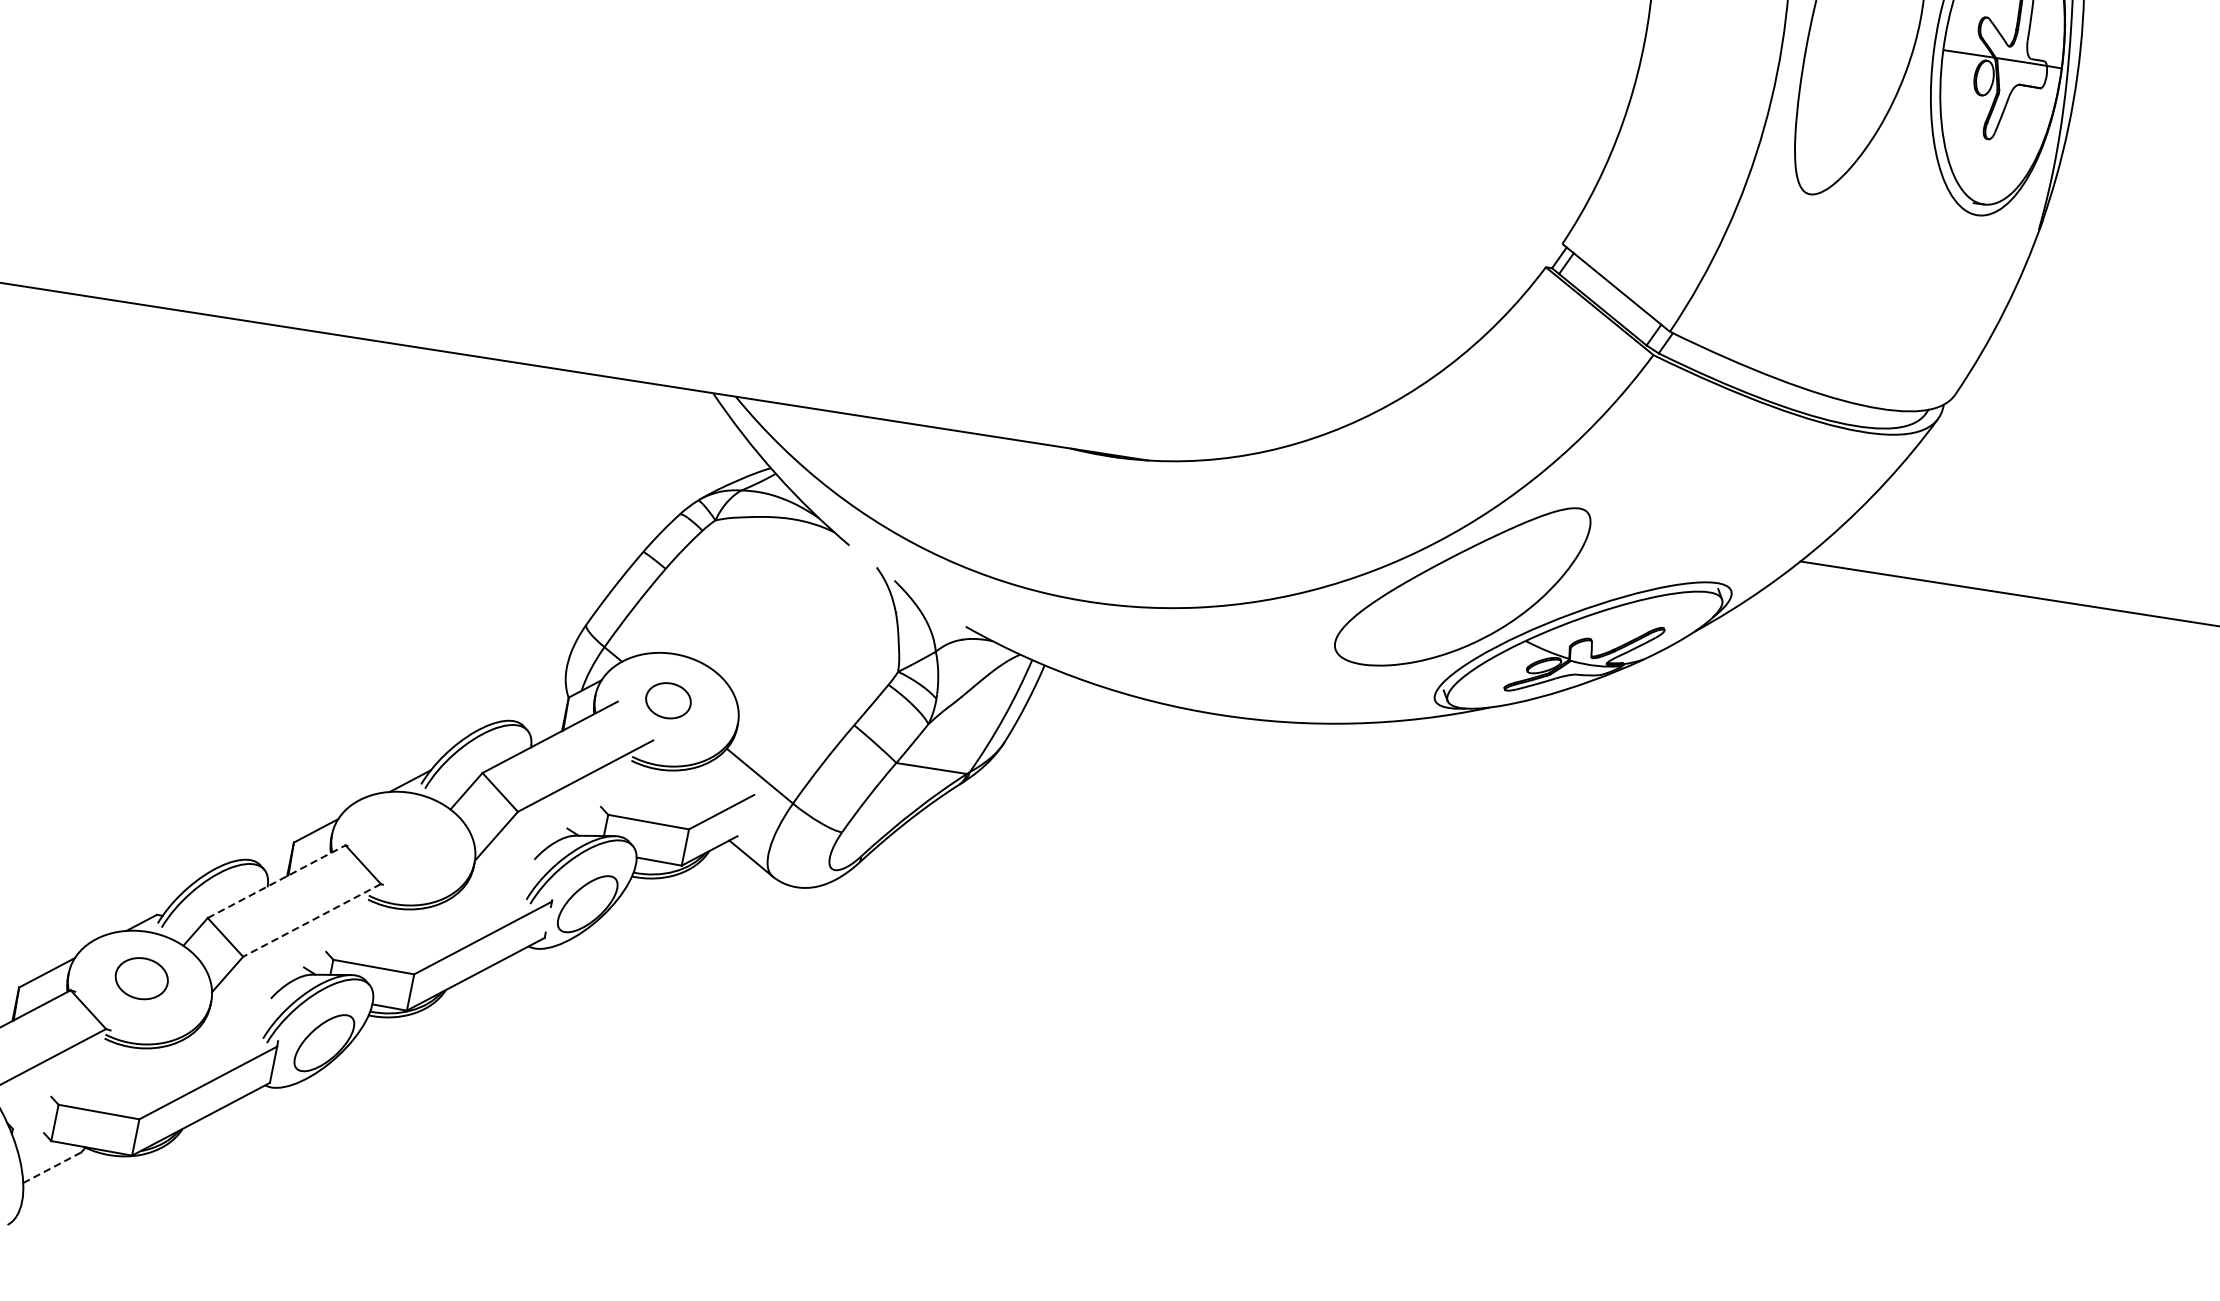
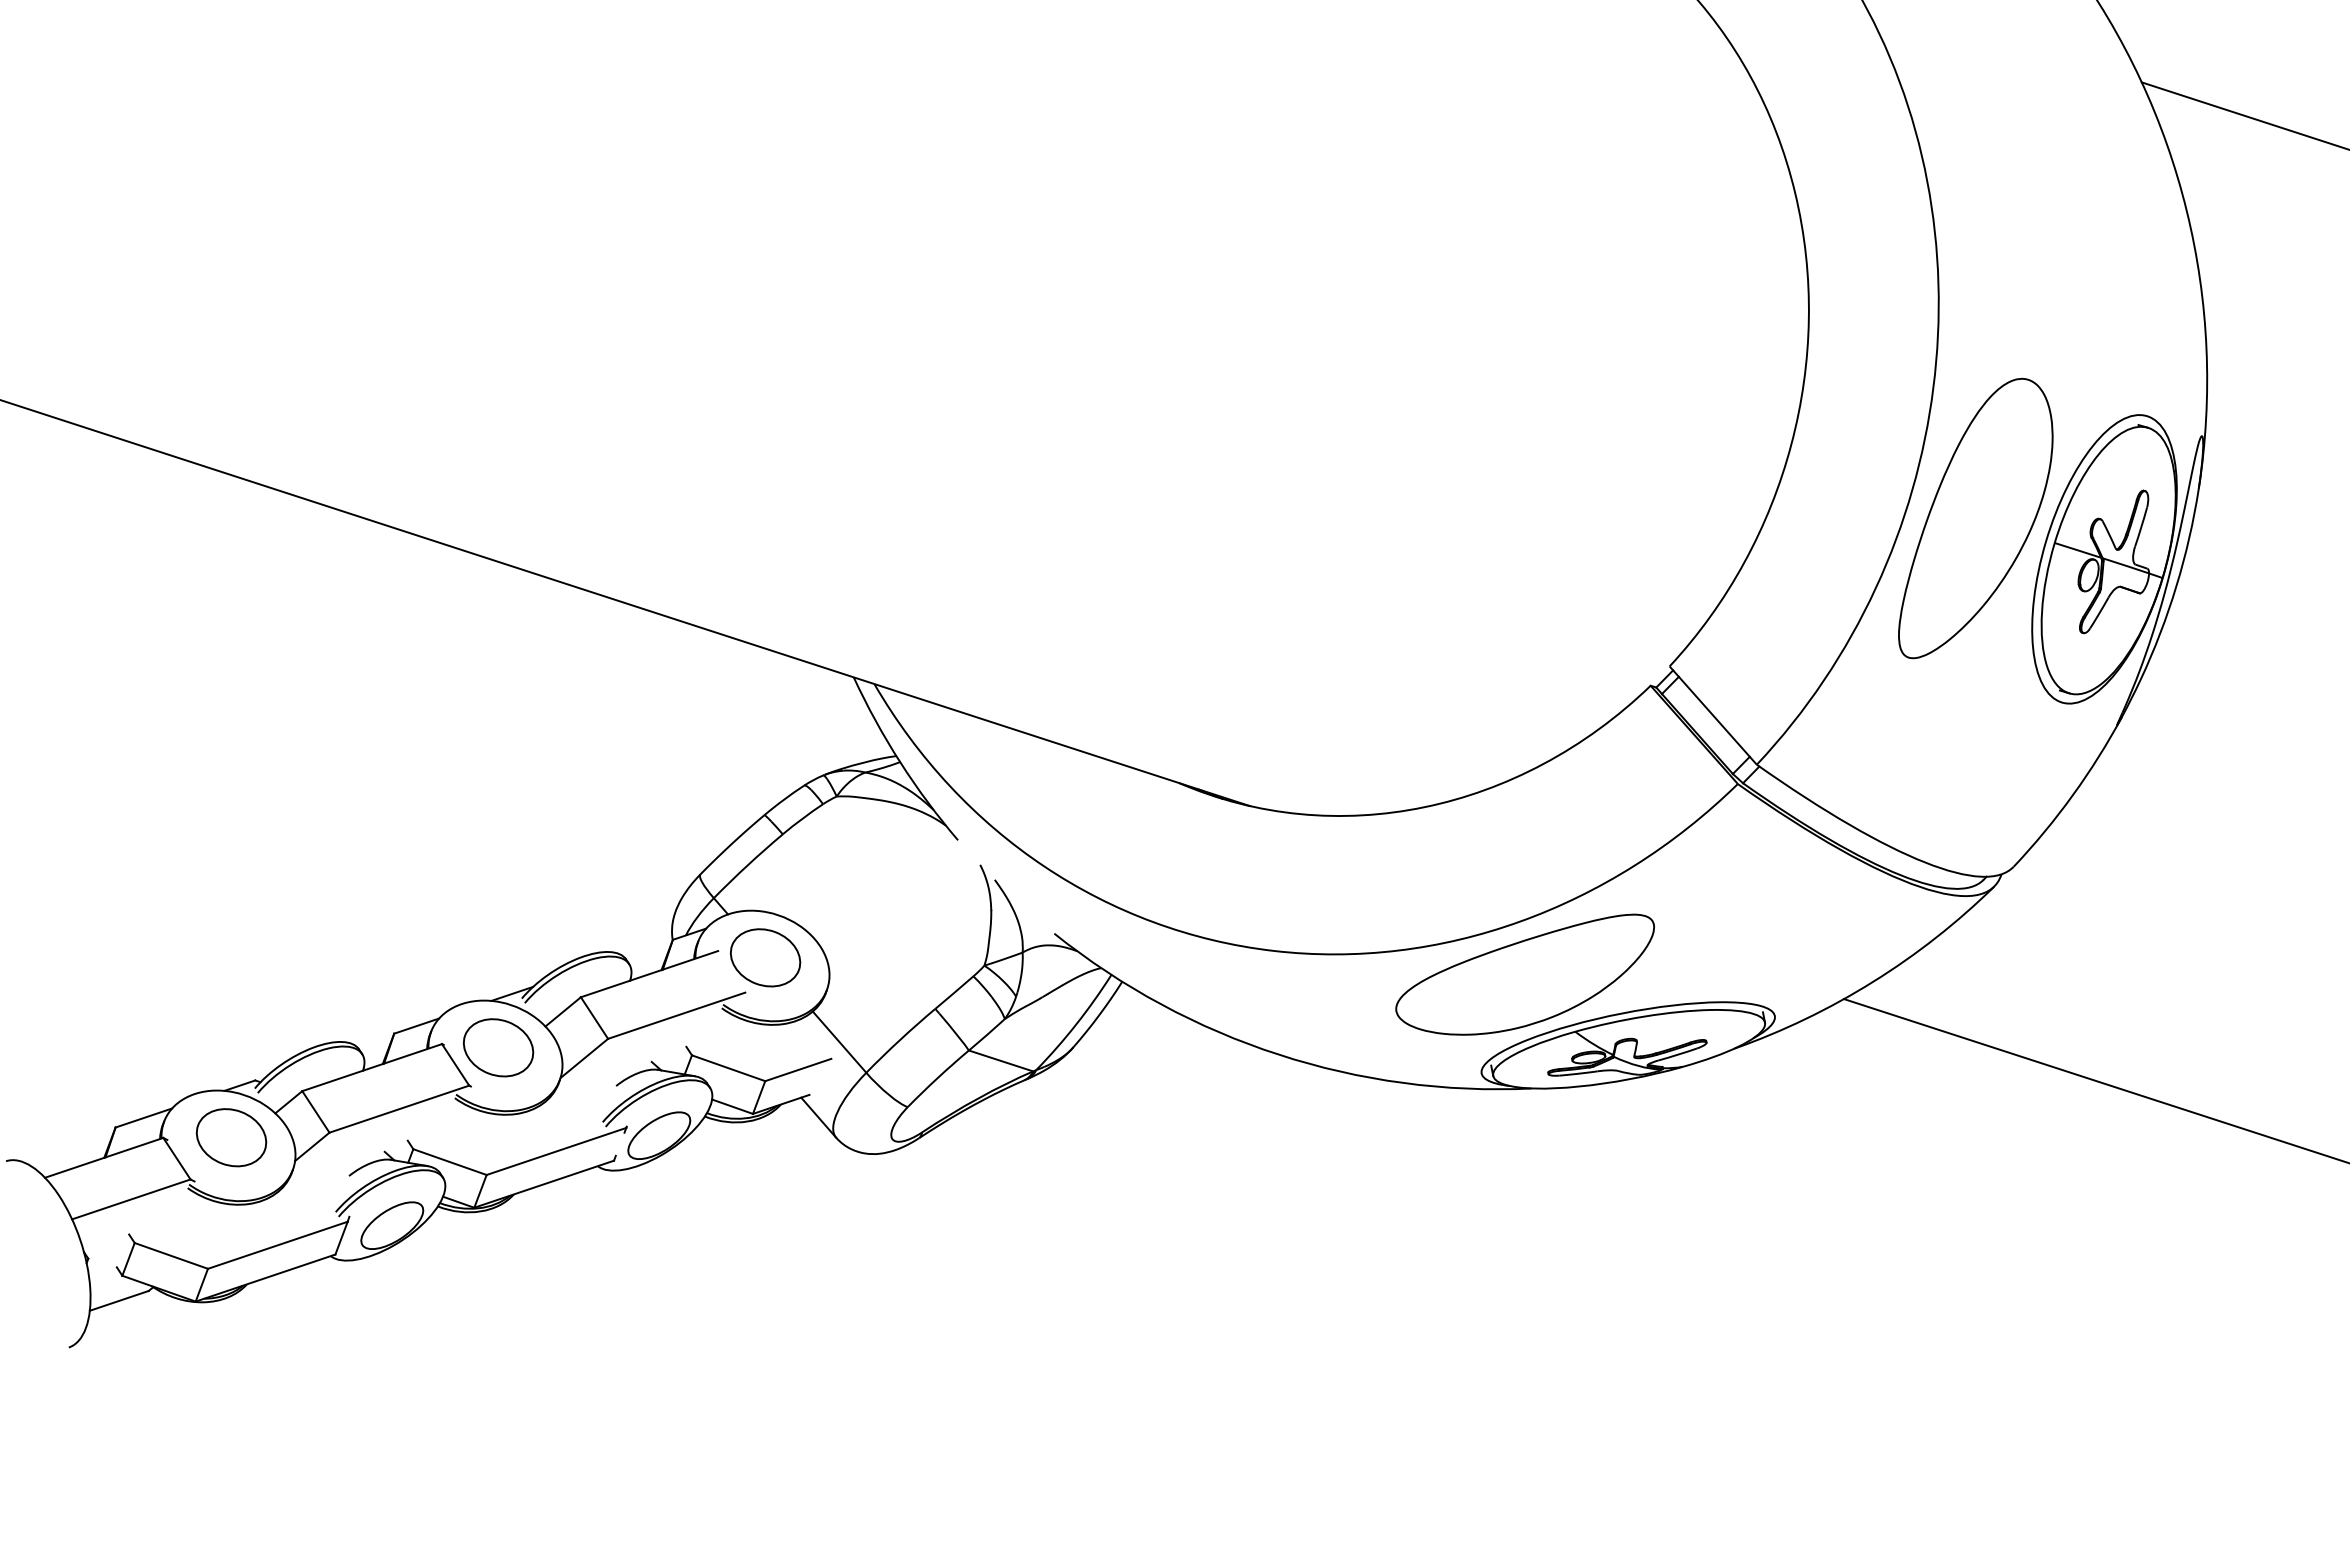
part: (668, 700) -> (765, 957), size x1.67
part: (405, 839) -> (498, 1047), added
line: (276, 881) -> (372, 1067), dashed -> solid
line: (312, 920) -> (399, 1109), dashed -> solid
part: (141, 978) -> (231, 1137), size x1.43
line: (52, 1167) -> (119, 1300), dashed -> solid

